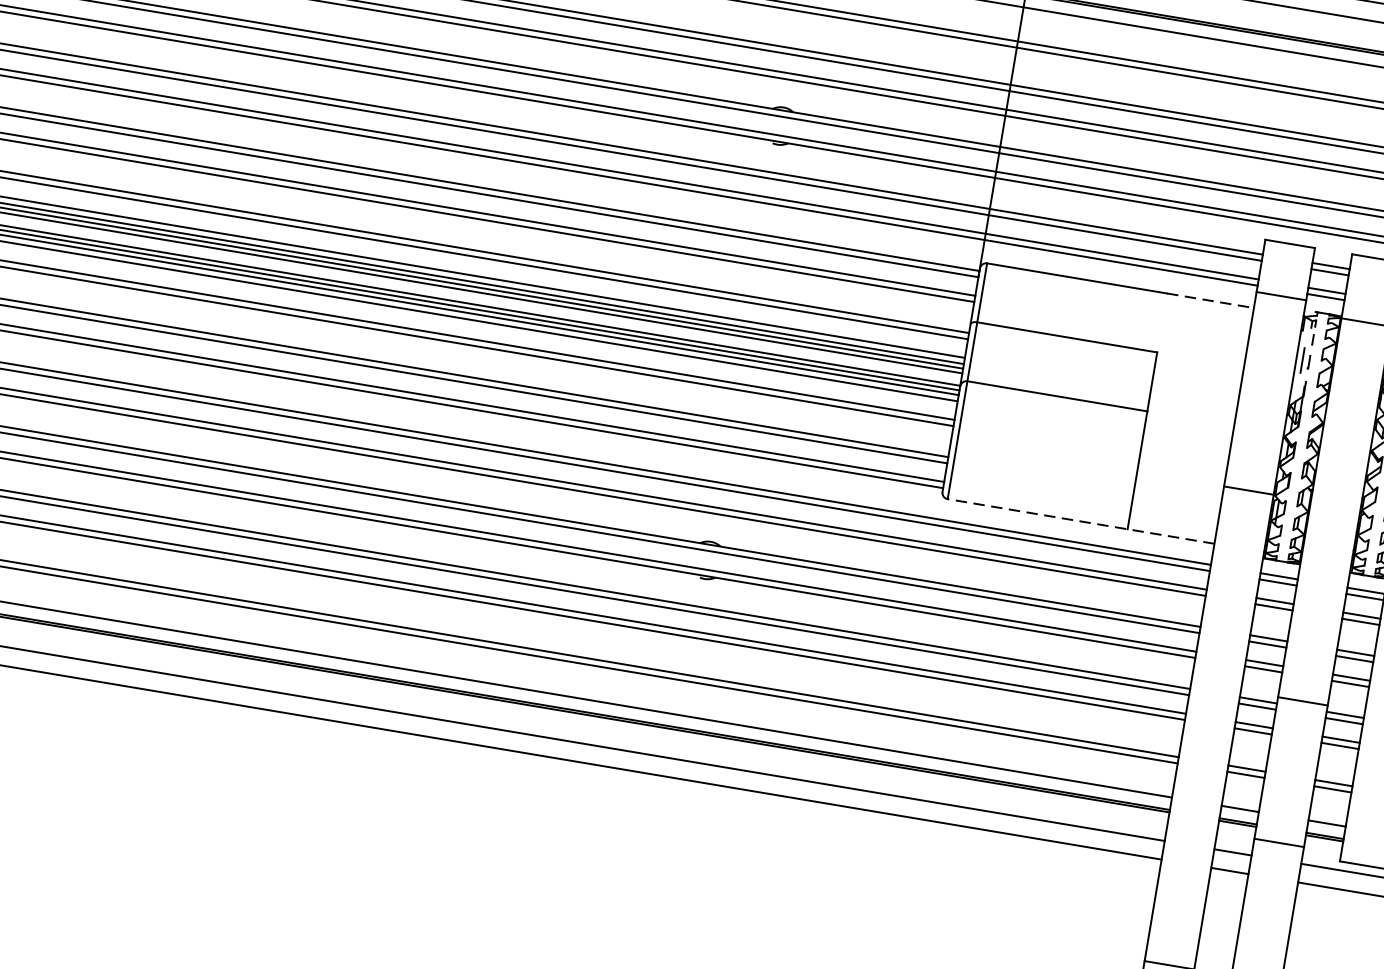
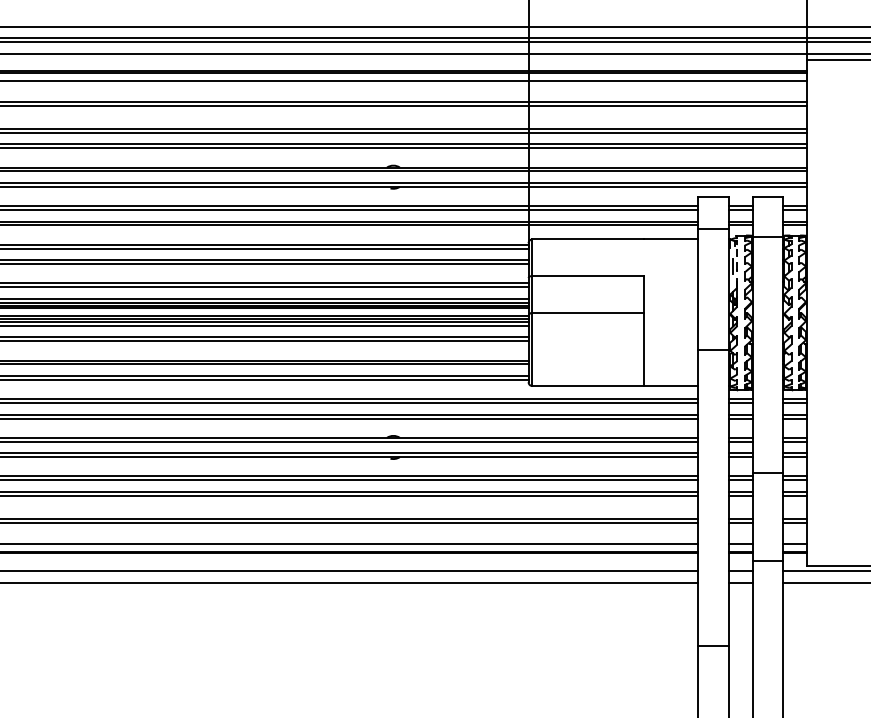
line: (1210, 300) -> (671, 239), dashed -> solid
line: (1079, 521) -> (614, 386), dashed -> solid

